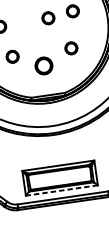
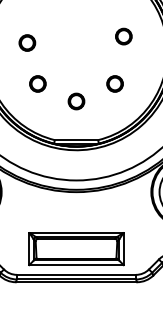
circle: (47, 17) -> (90, 40), removed
part: (43, 65) -> (76, 101), size x0.71
line: (61, 190) -> (76, 265), dashed -> solid

